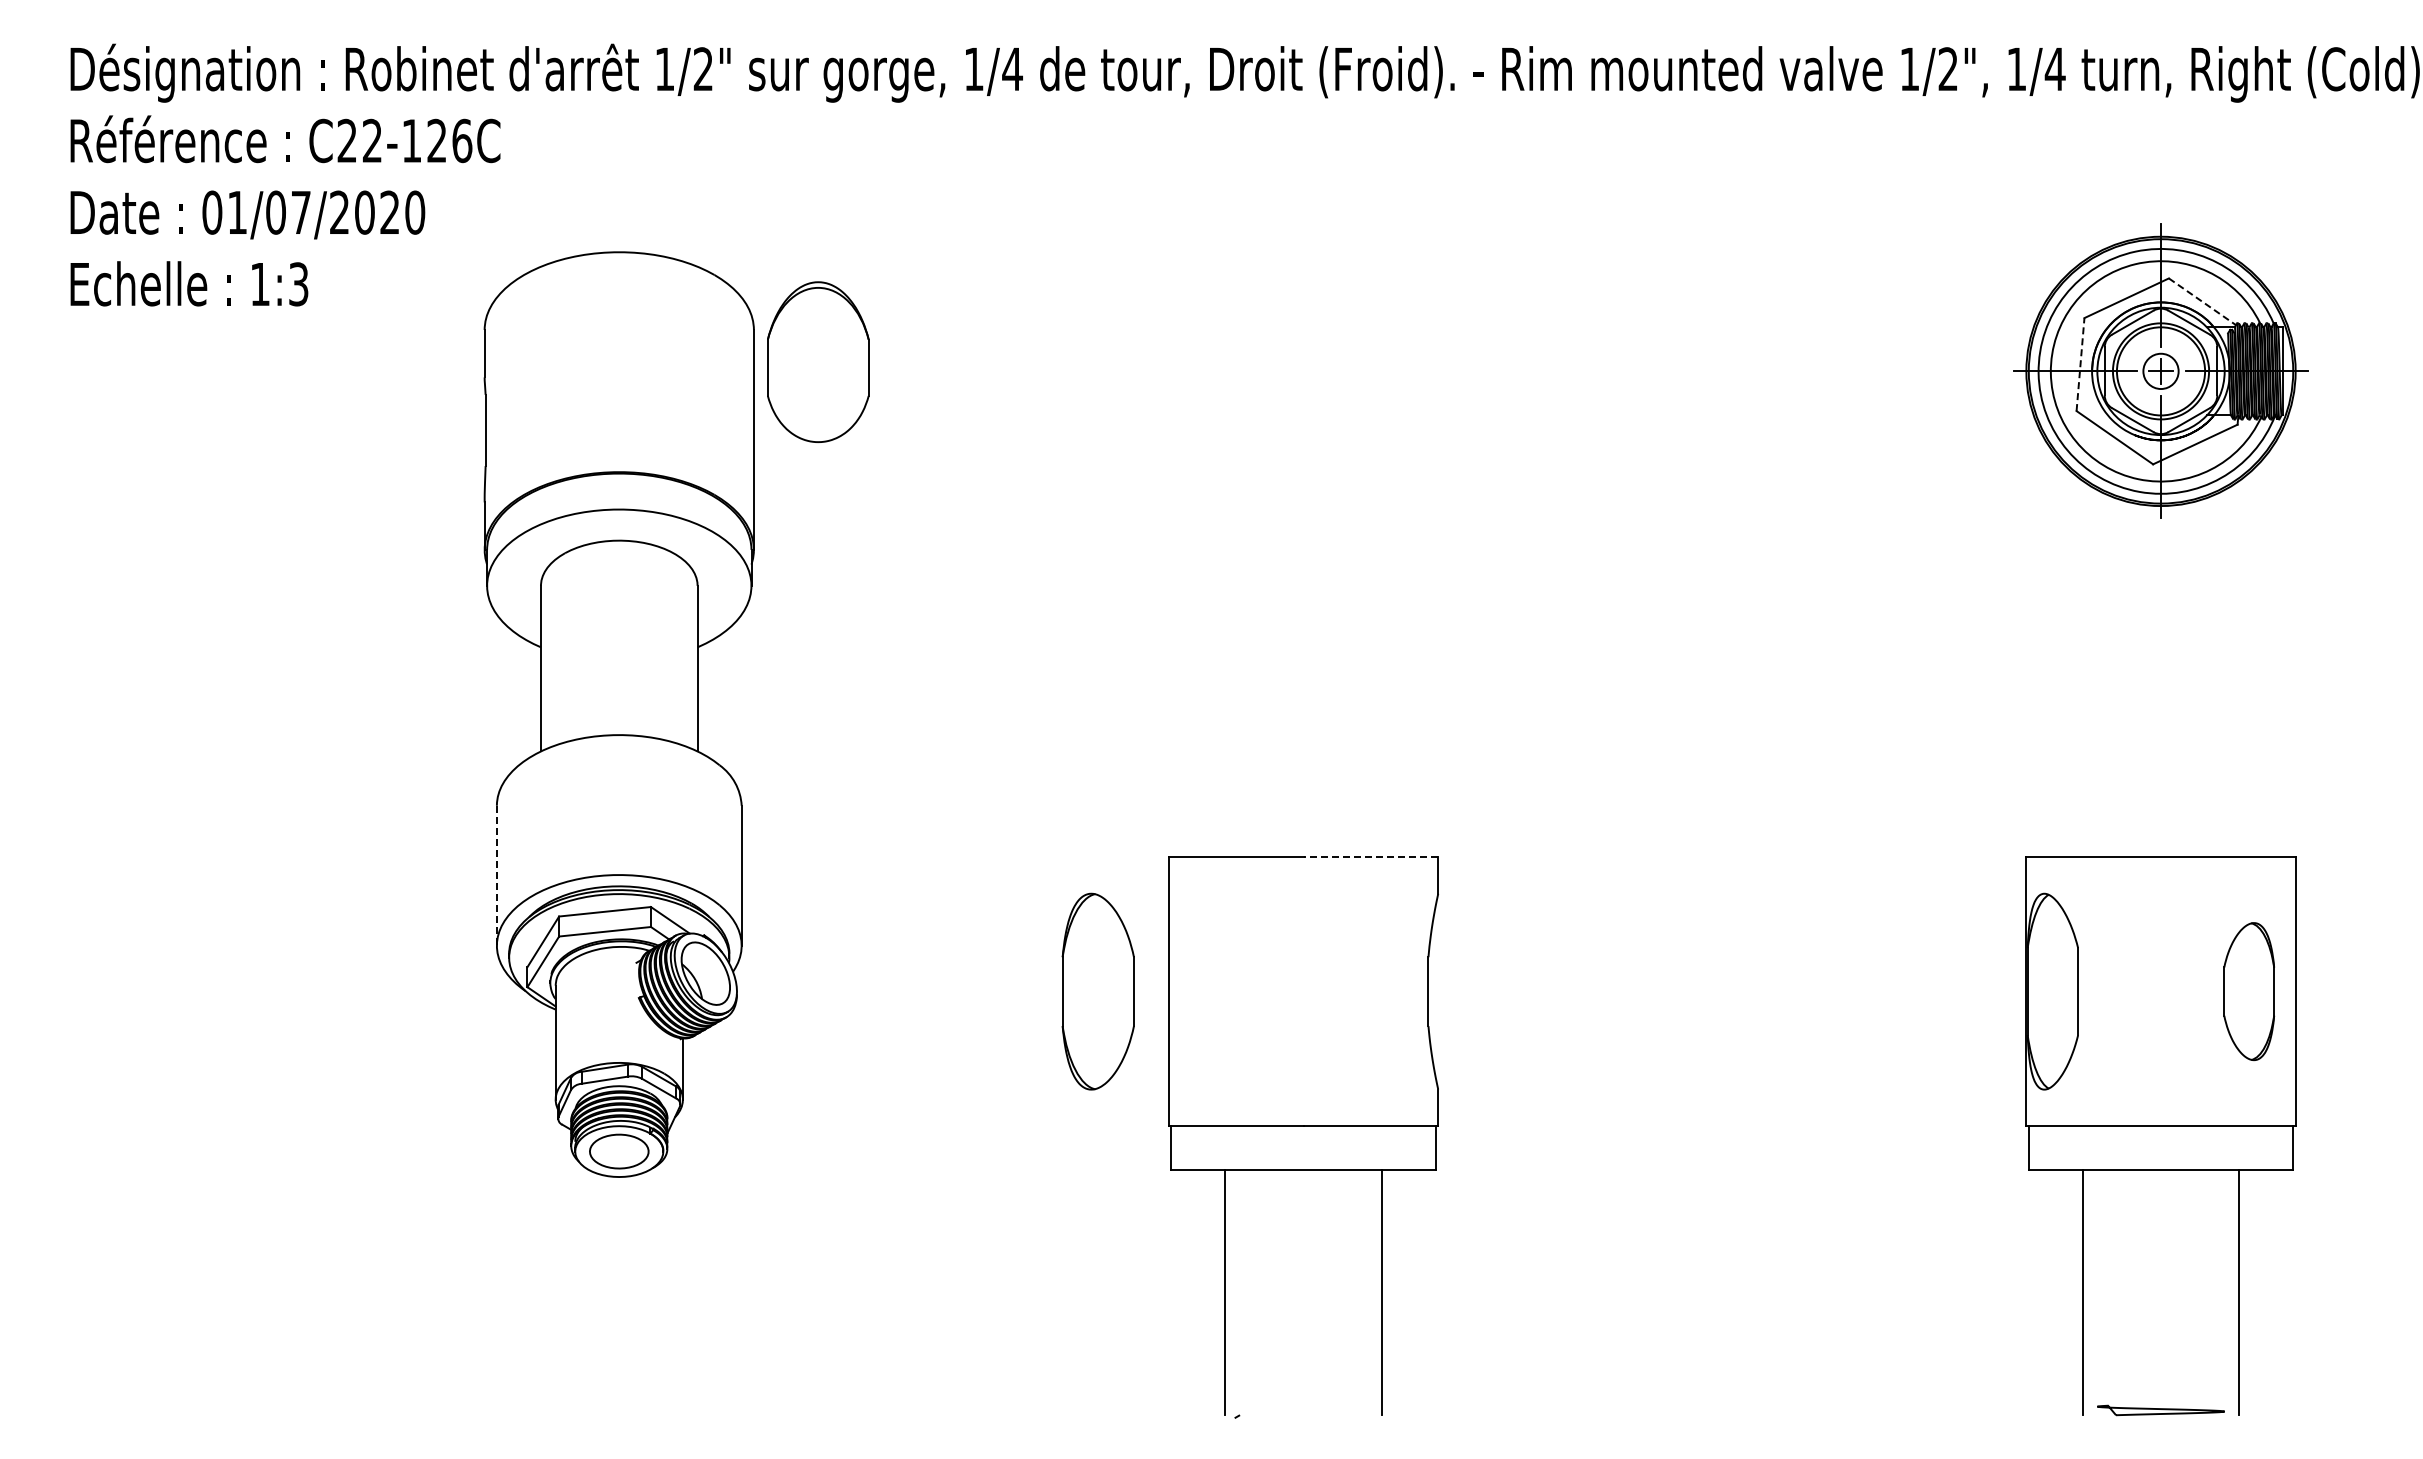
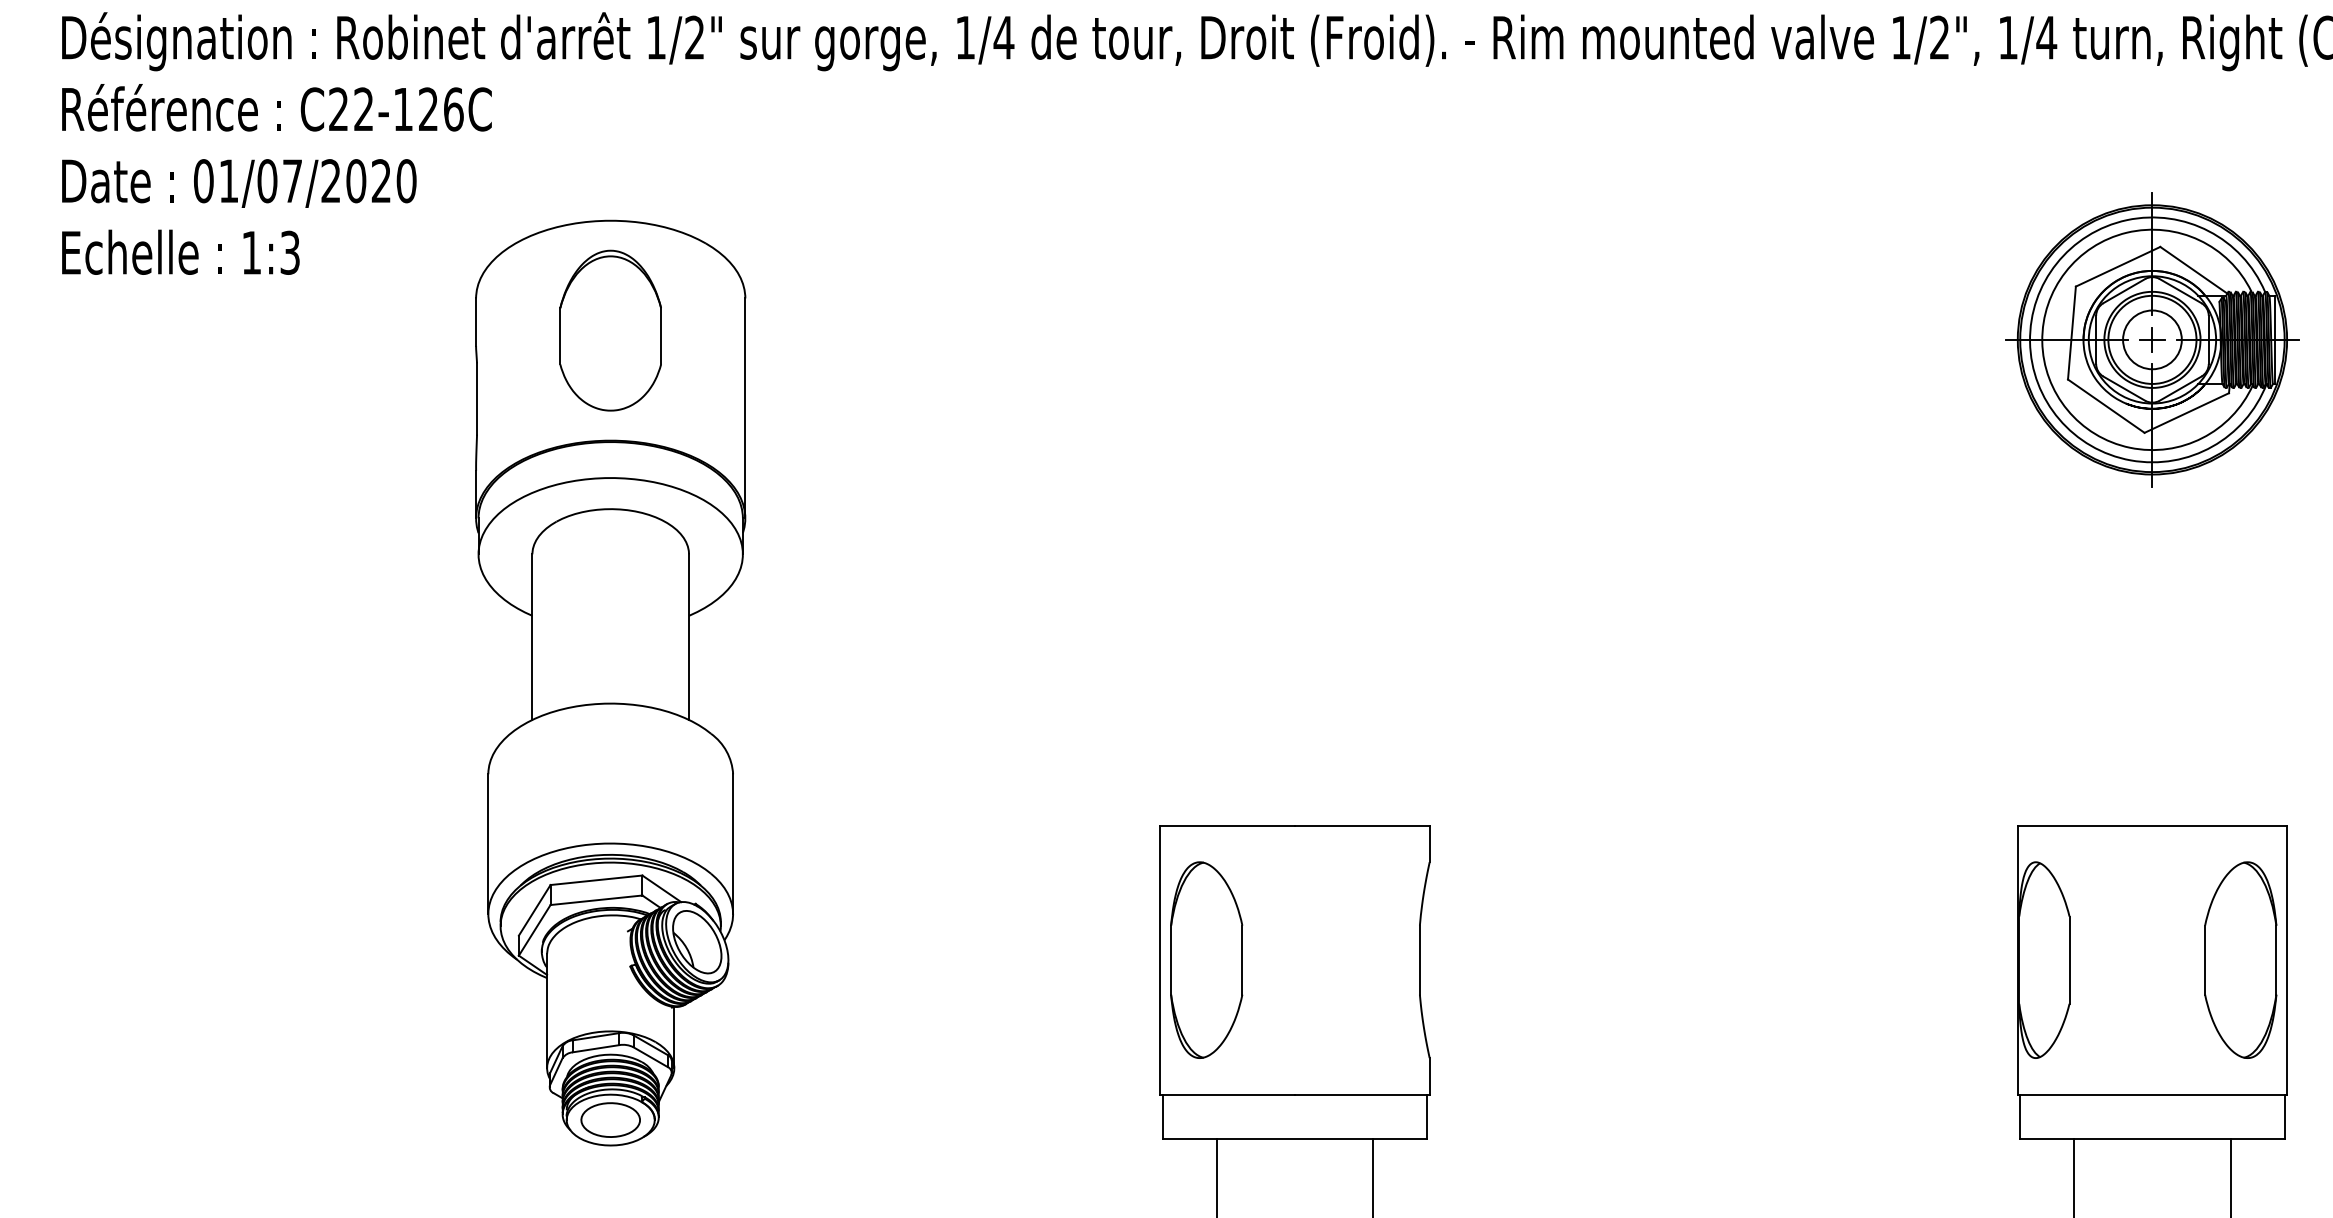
line: (2202, 301) -> (2193, 270), dashed -> solid
part: (818, 361) -> (610, 330), moved
line: (2080, 364) -> (2071, 333), dashed -> solid
circle: (2160, 371) -> (2151, 340), size x1.67
line: (1370, 857) -> (1361, 826), dashed -> solid
line: (496, 875) -> (487, 844), dashed -> solid
part: (1097, 991) -> (1205, 960), moved
part: (2248, 991) -> (2239, 960), size x1.43

